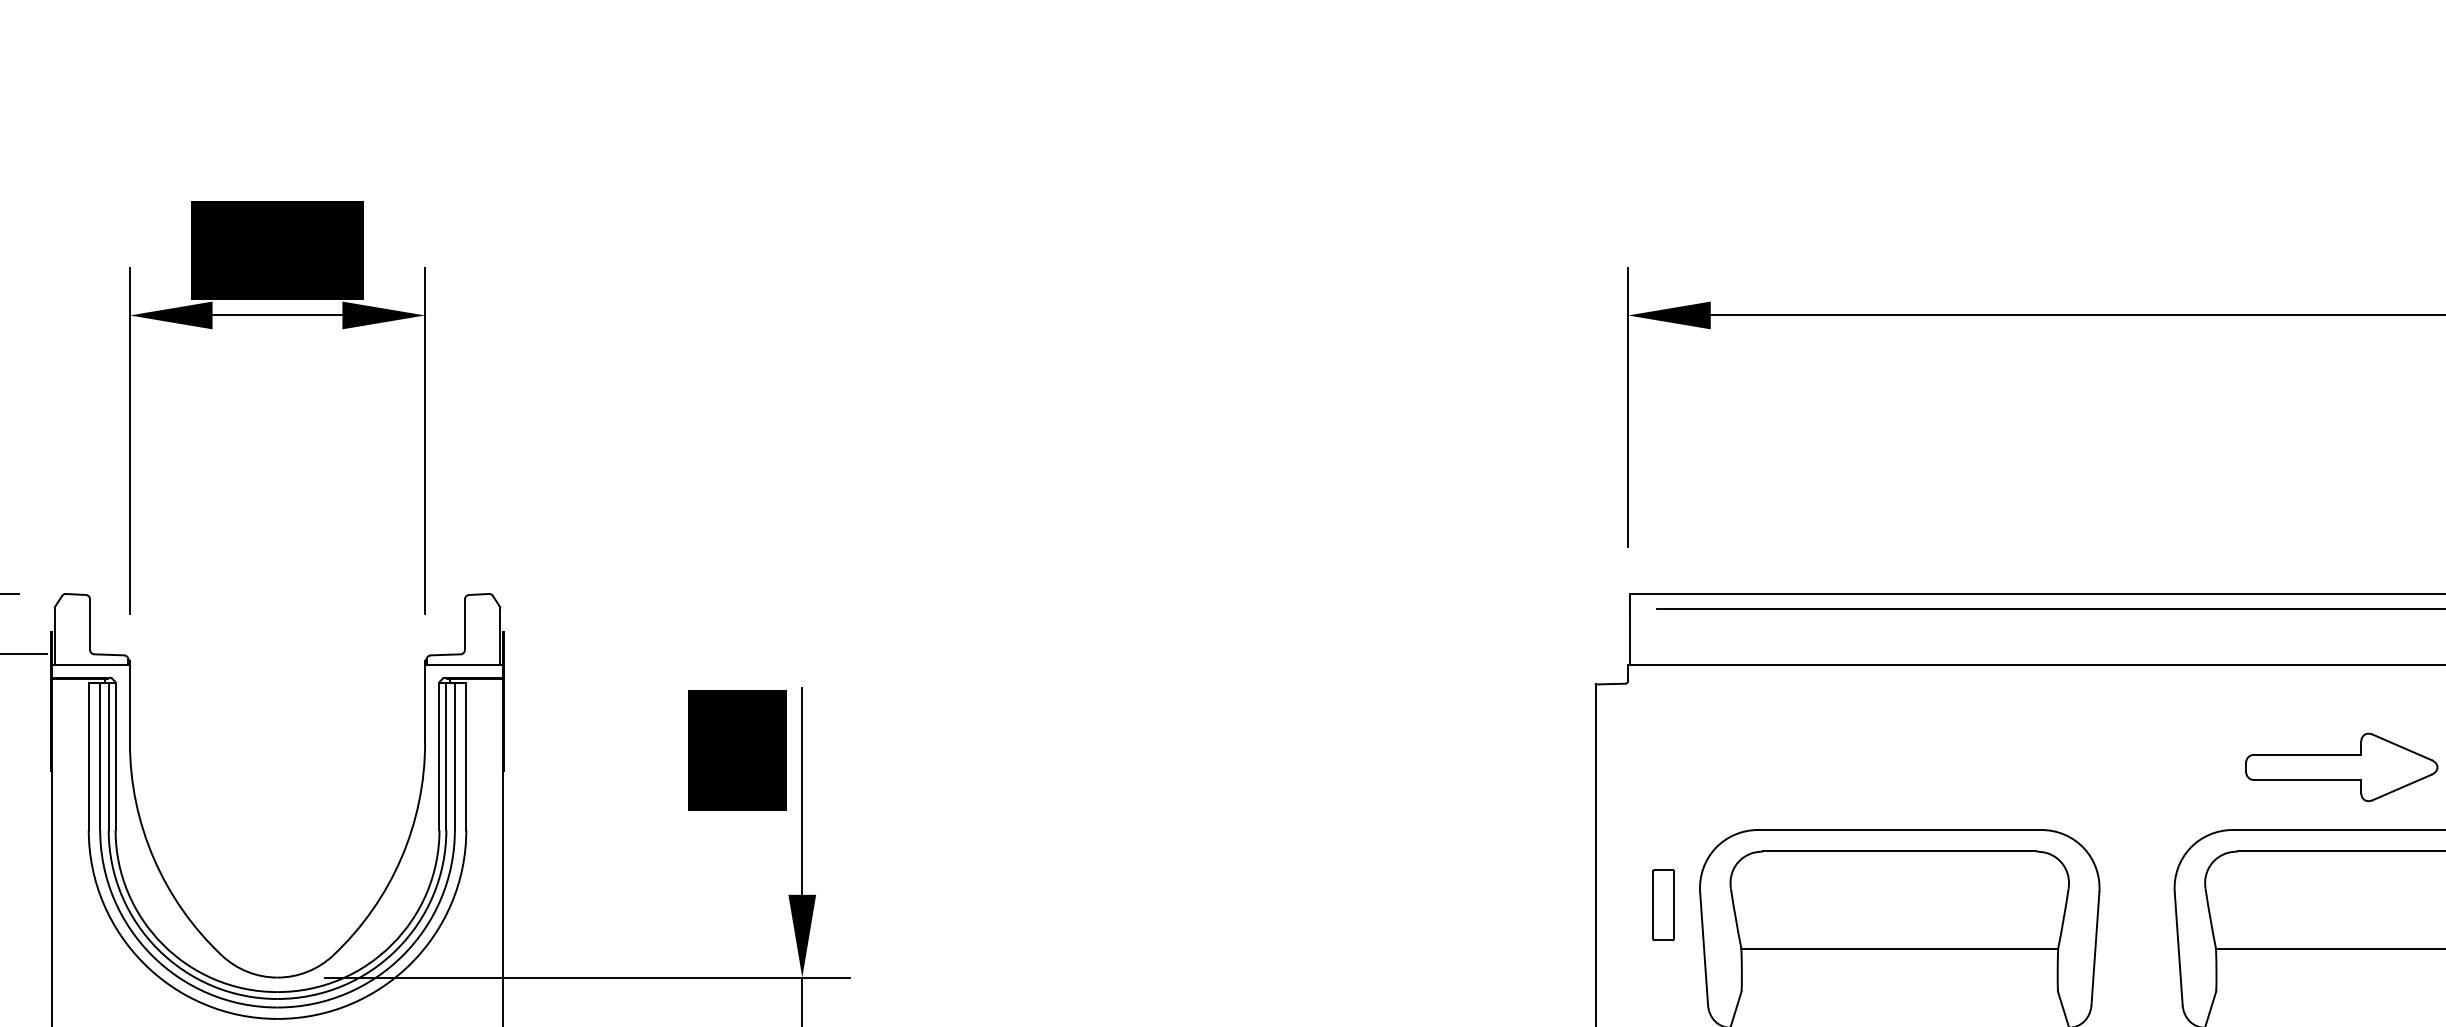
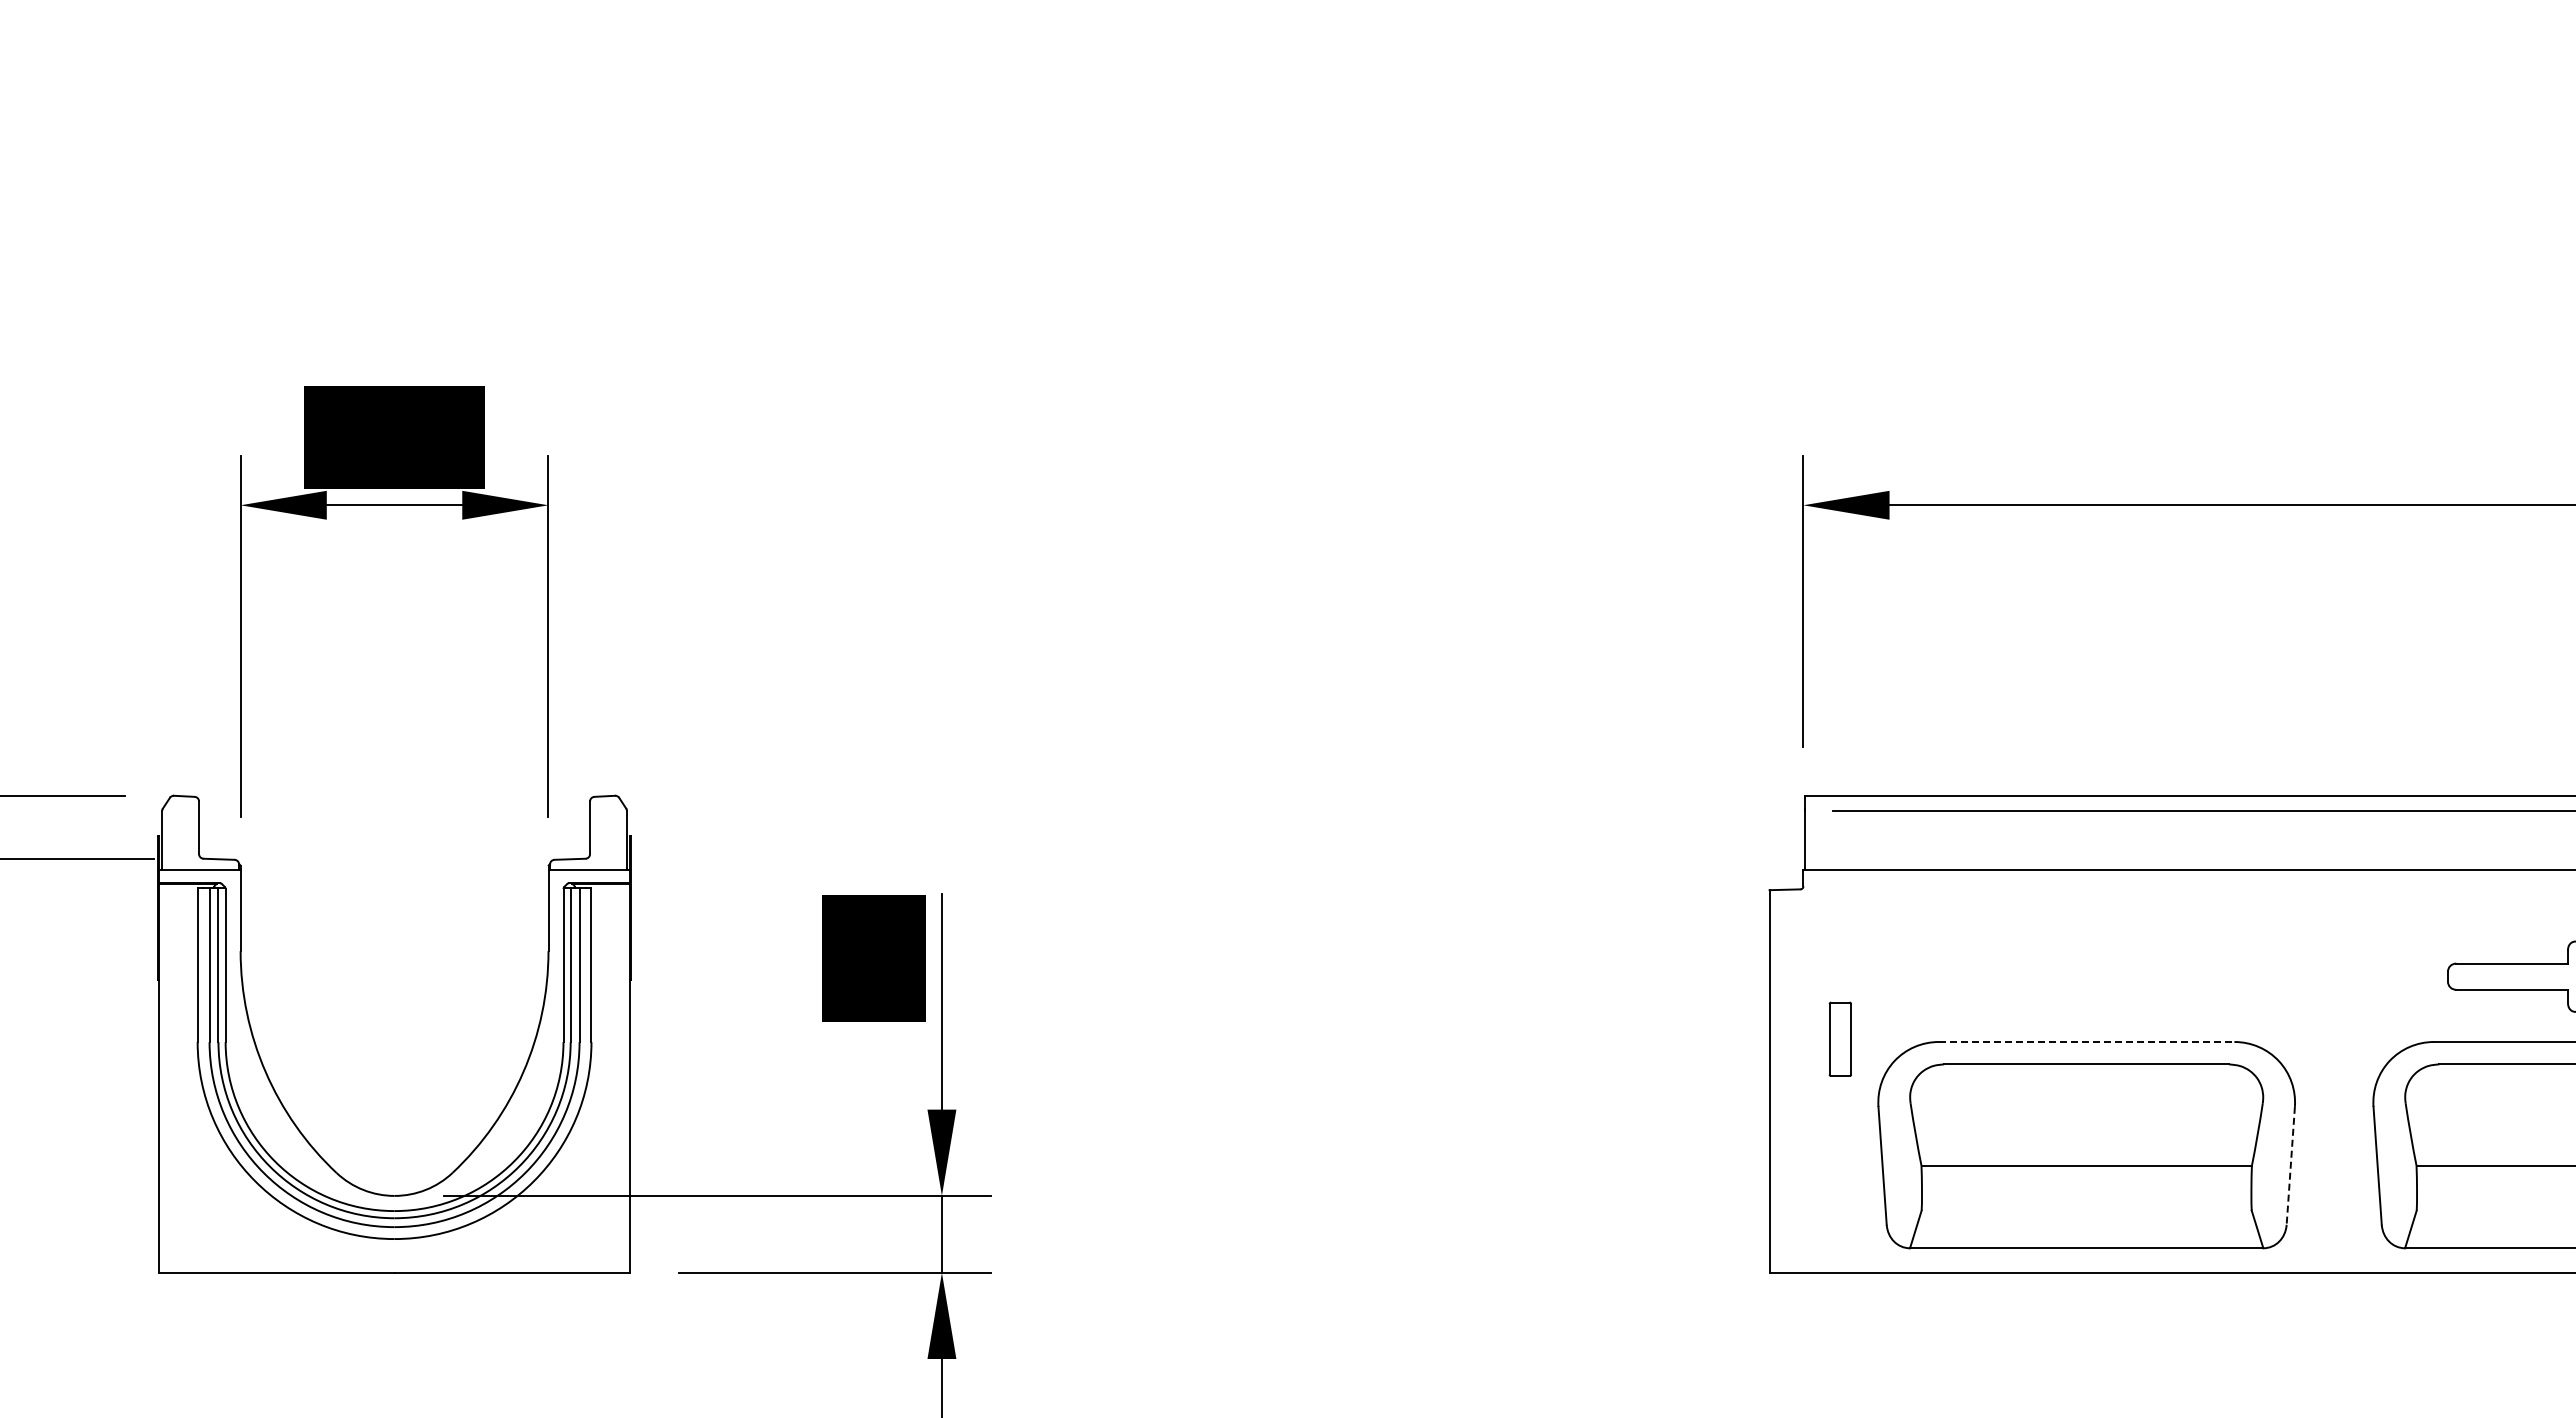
line: (1899, 829) -> (2086, 1041), solid -> dashed
part: (1662, 904) -> (1839, 1038), moved
line: (2095, 949) -> (2290, 1166), solid -> dashed

